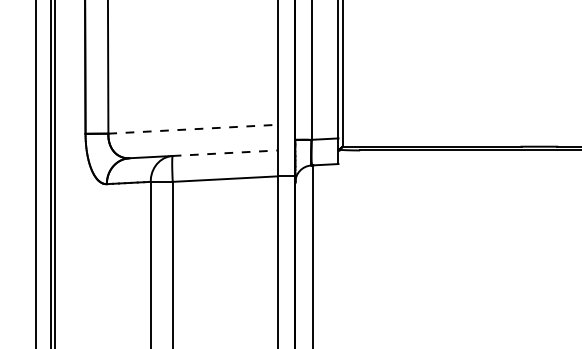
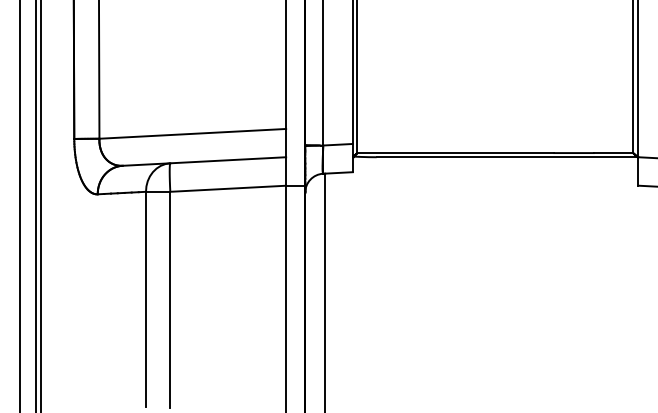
line: (193, 128) -> (193, 133), dashed -> solid
line: (225, 153) -> (228, 160), dashed -> solid

